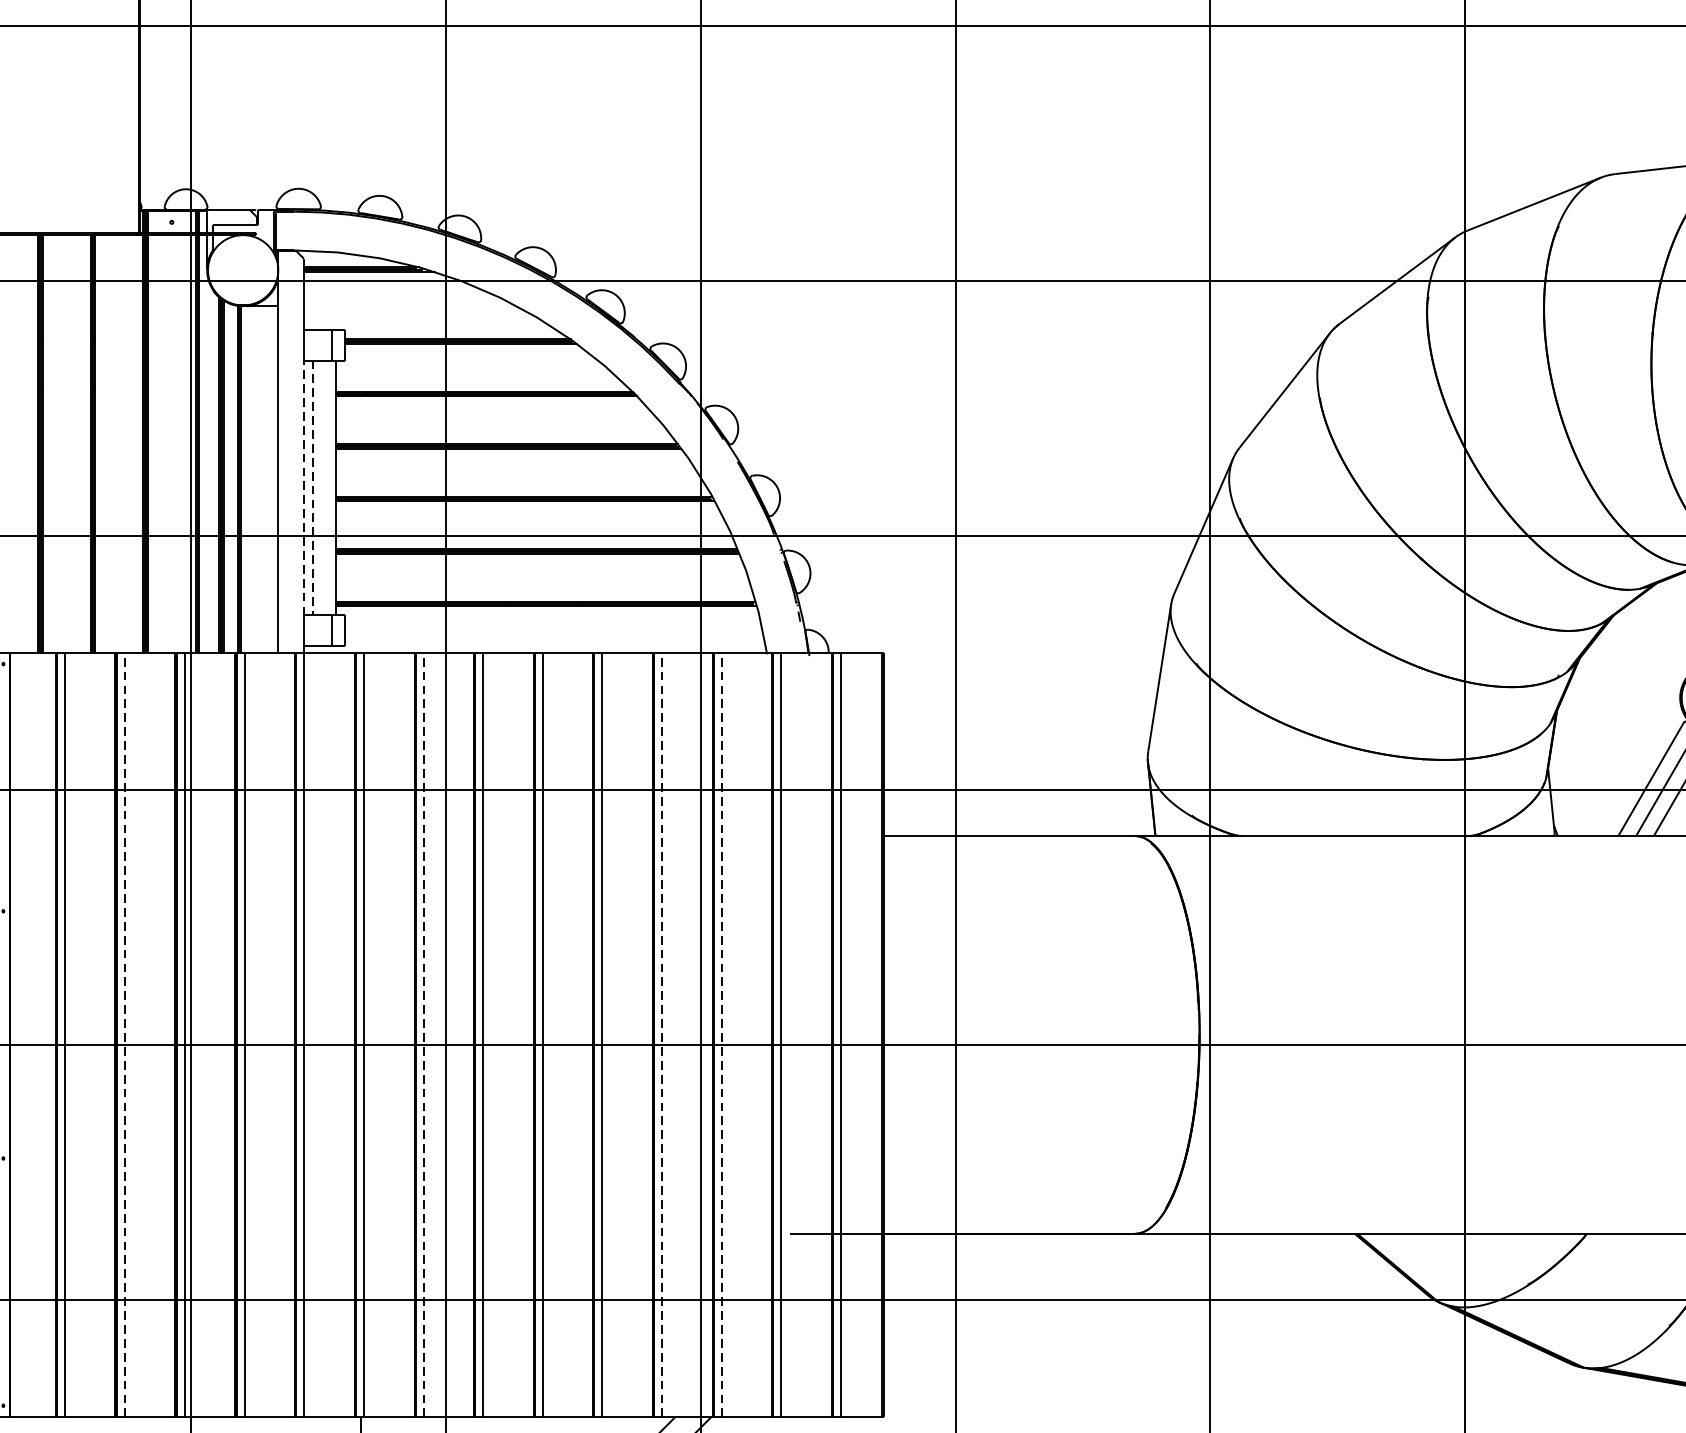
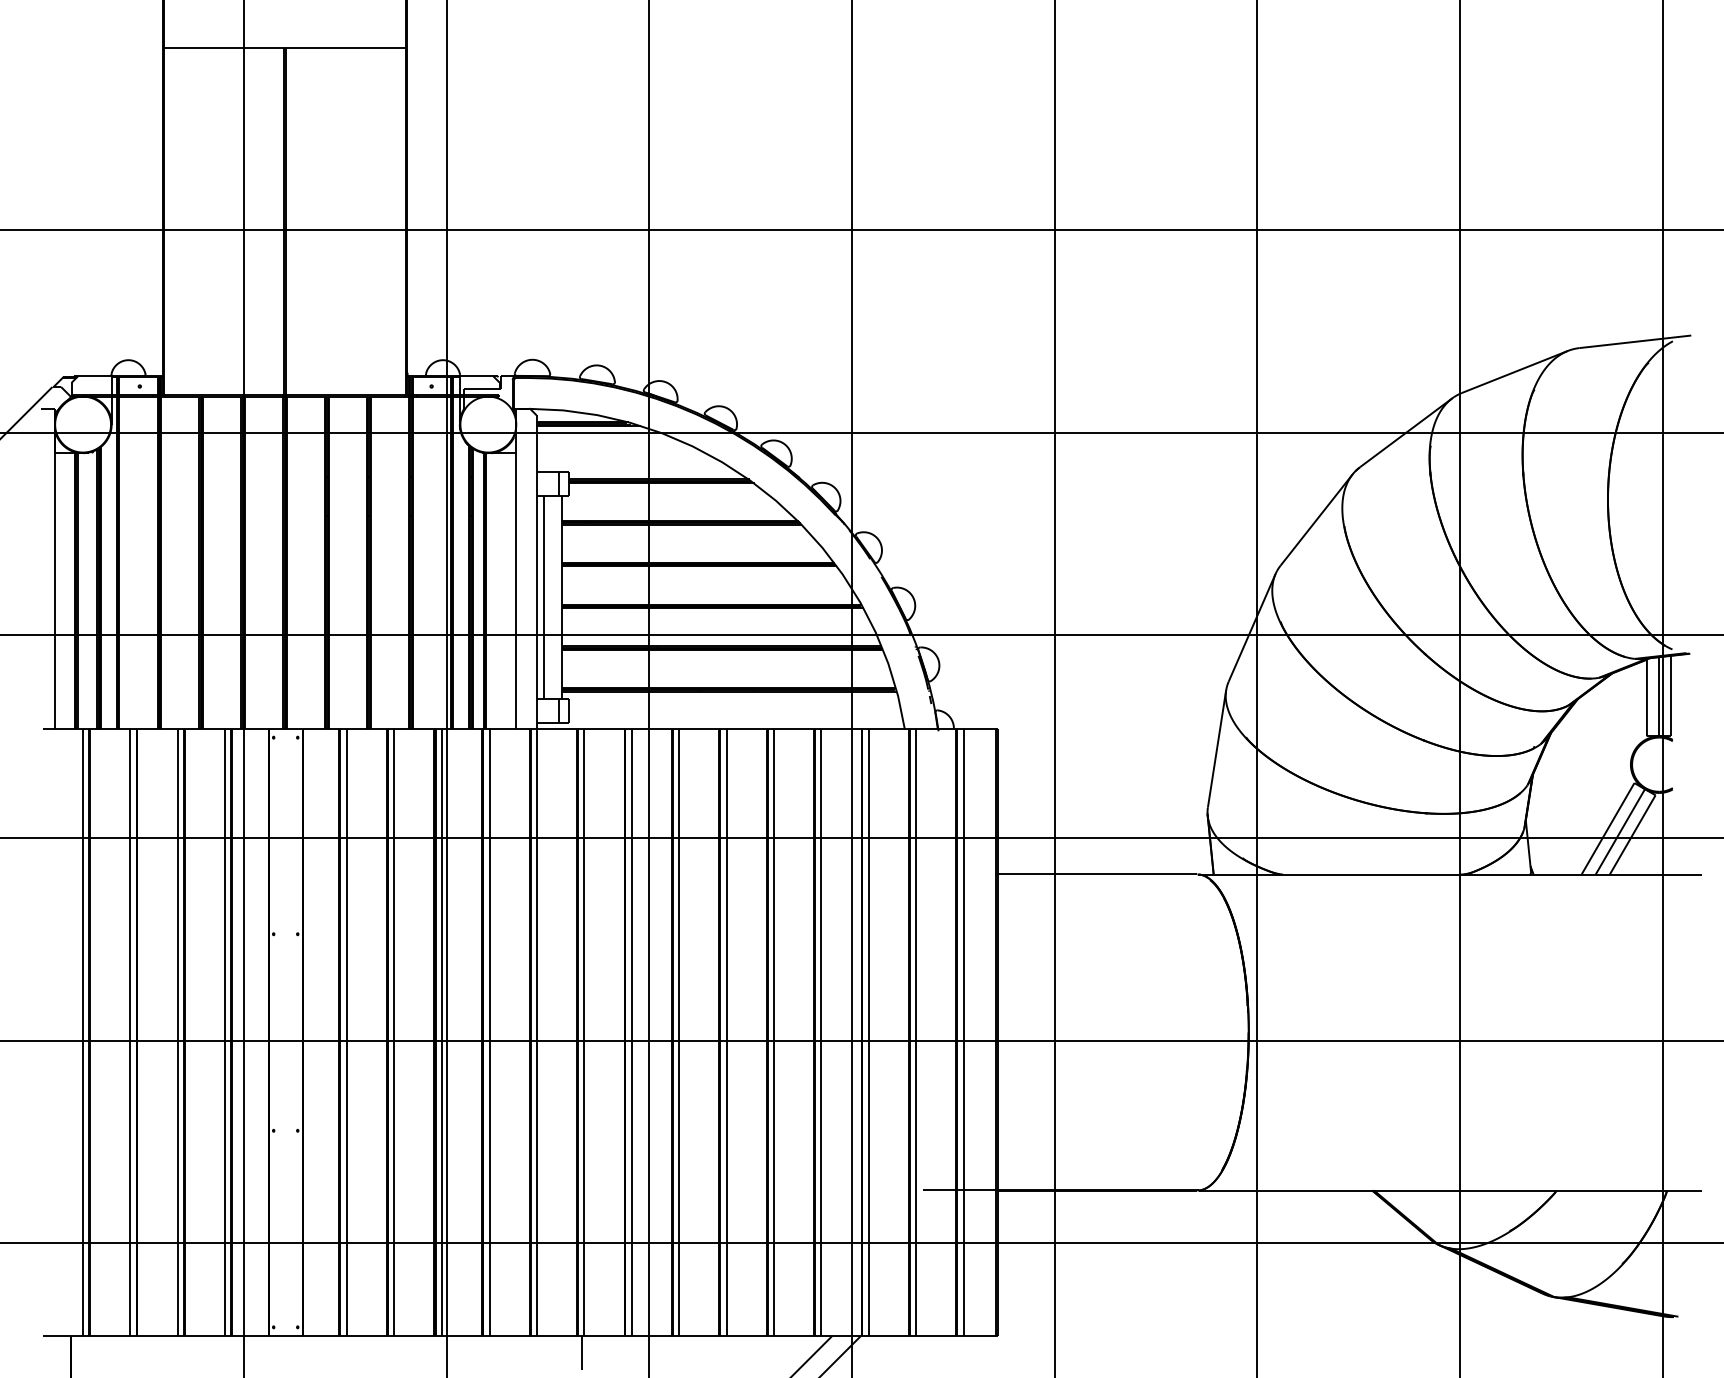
line: (303, 487) -> (536, 597), dashed -> solid
line: (312, 489) -> (543, 598), dashed -> solid
line: (125, 1034) -> (394, 1032), dashed -> solid
line: (423, 1034) -> (631, 1032), dashed -> solid
line: (662, 1034) -> (821, 1032), dashed -> solid
line: (721, 1034) -> (868, 1032), dashed -> solid

